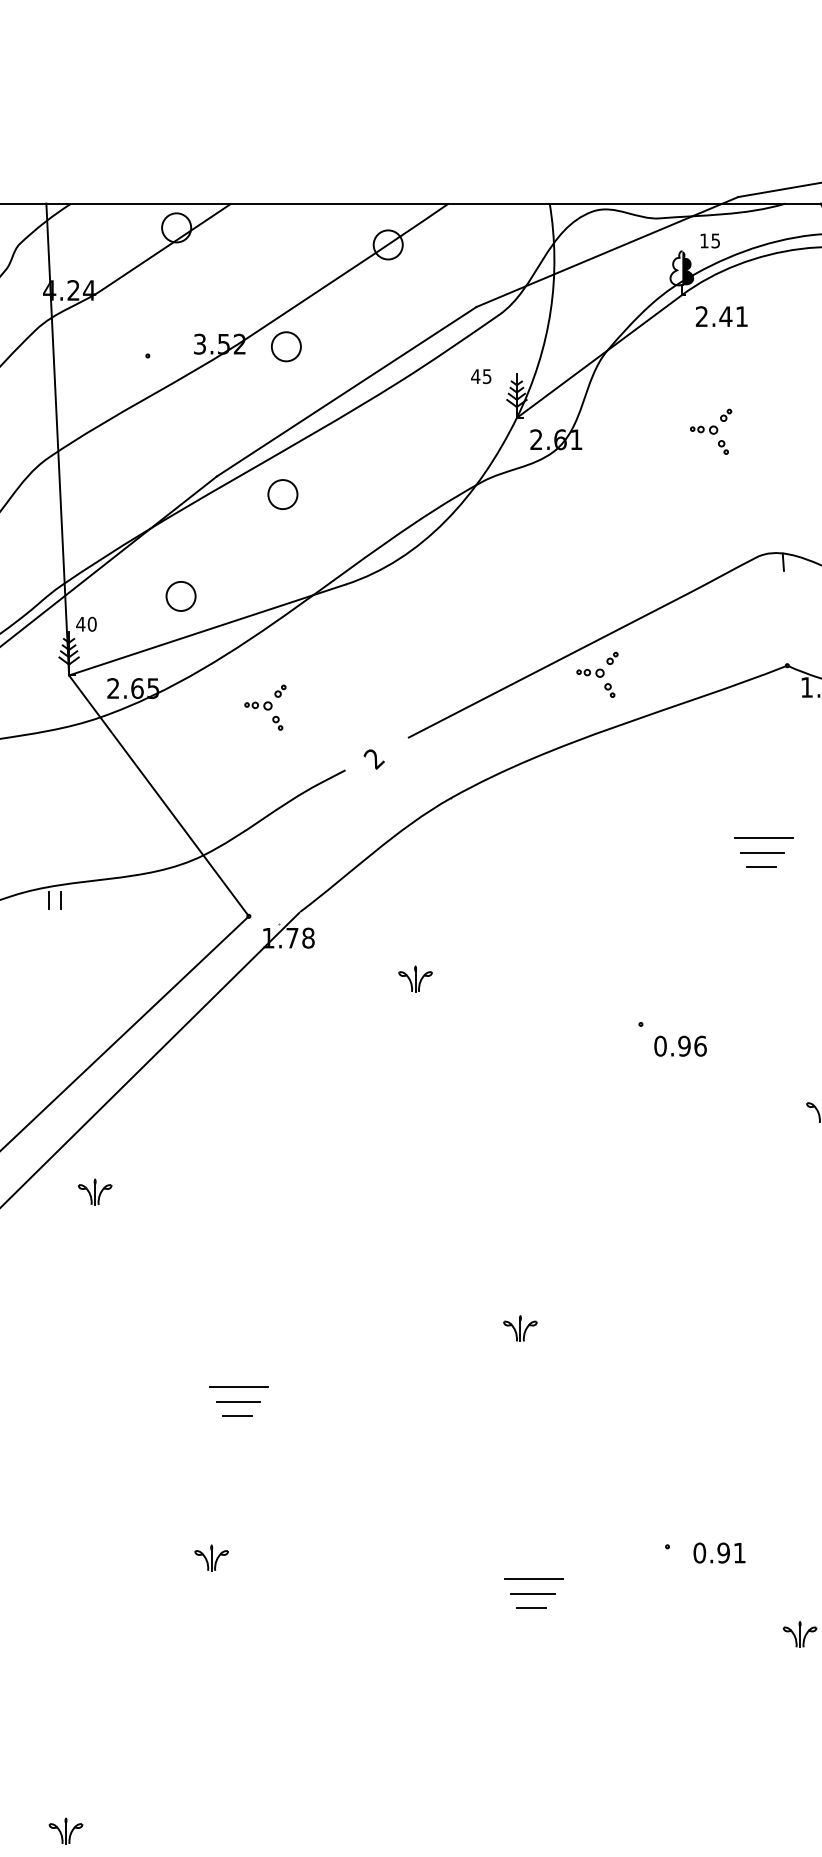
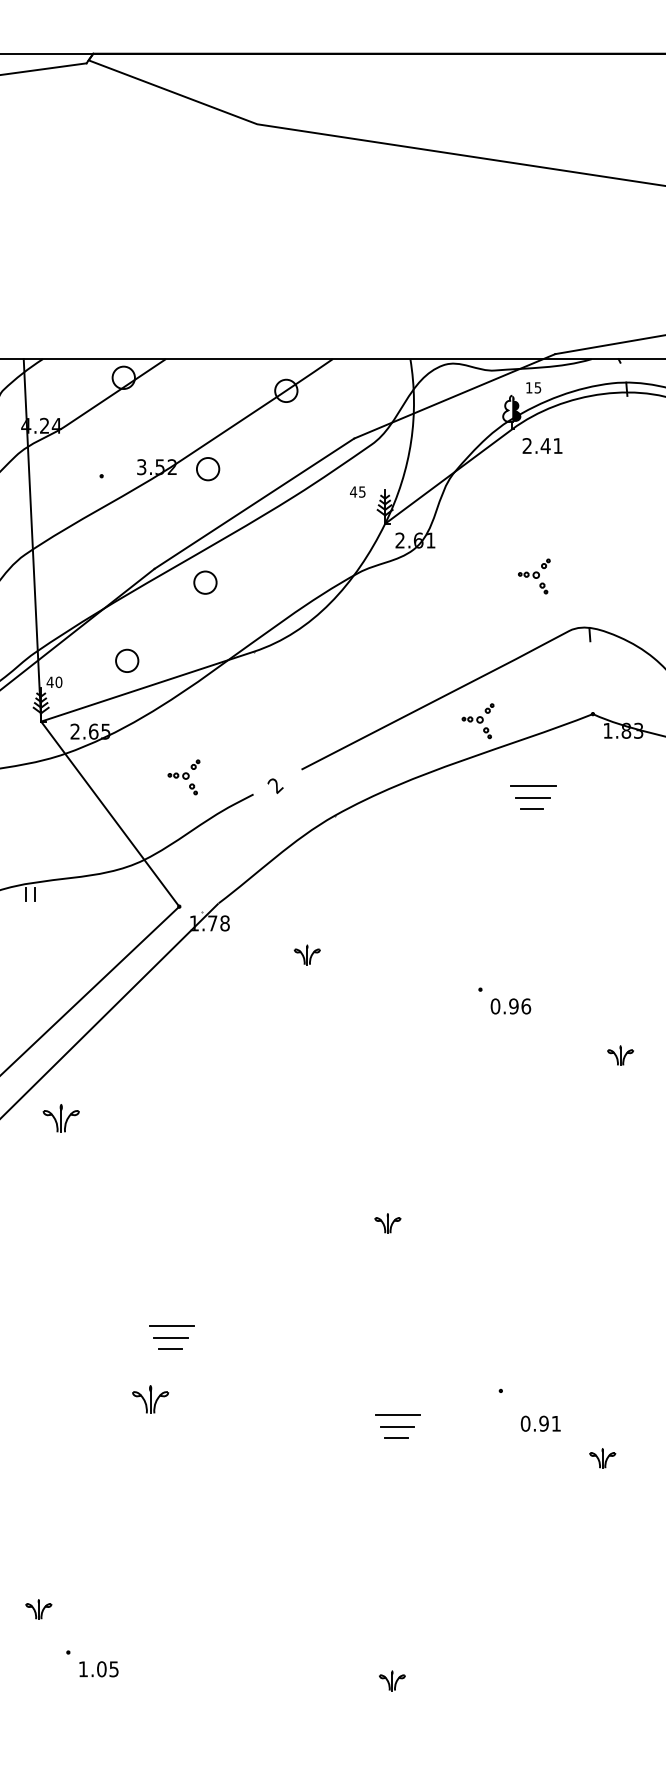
part: (711, 431) -> (534, 576), moved
part: (596, 675) -> (477, 721), moved
part: (264, 707) -> (183, 777), moved
part: (763, 852) -> (533, 797), moved
part: (94, 1192) -> (60, 1118), size x1.4
part: (238, 1401) -> (171, 1337), moved
text: (719, 1552) -> (540, 1423), moved
part: (211, 1557) -> (150, 1399), size x1.4

